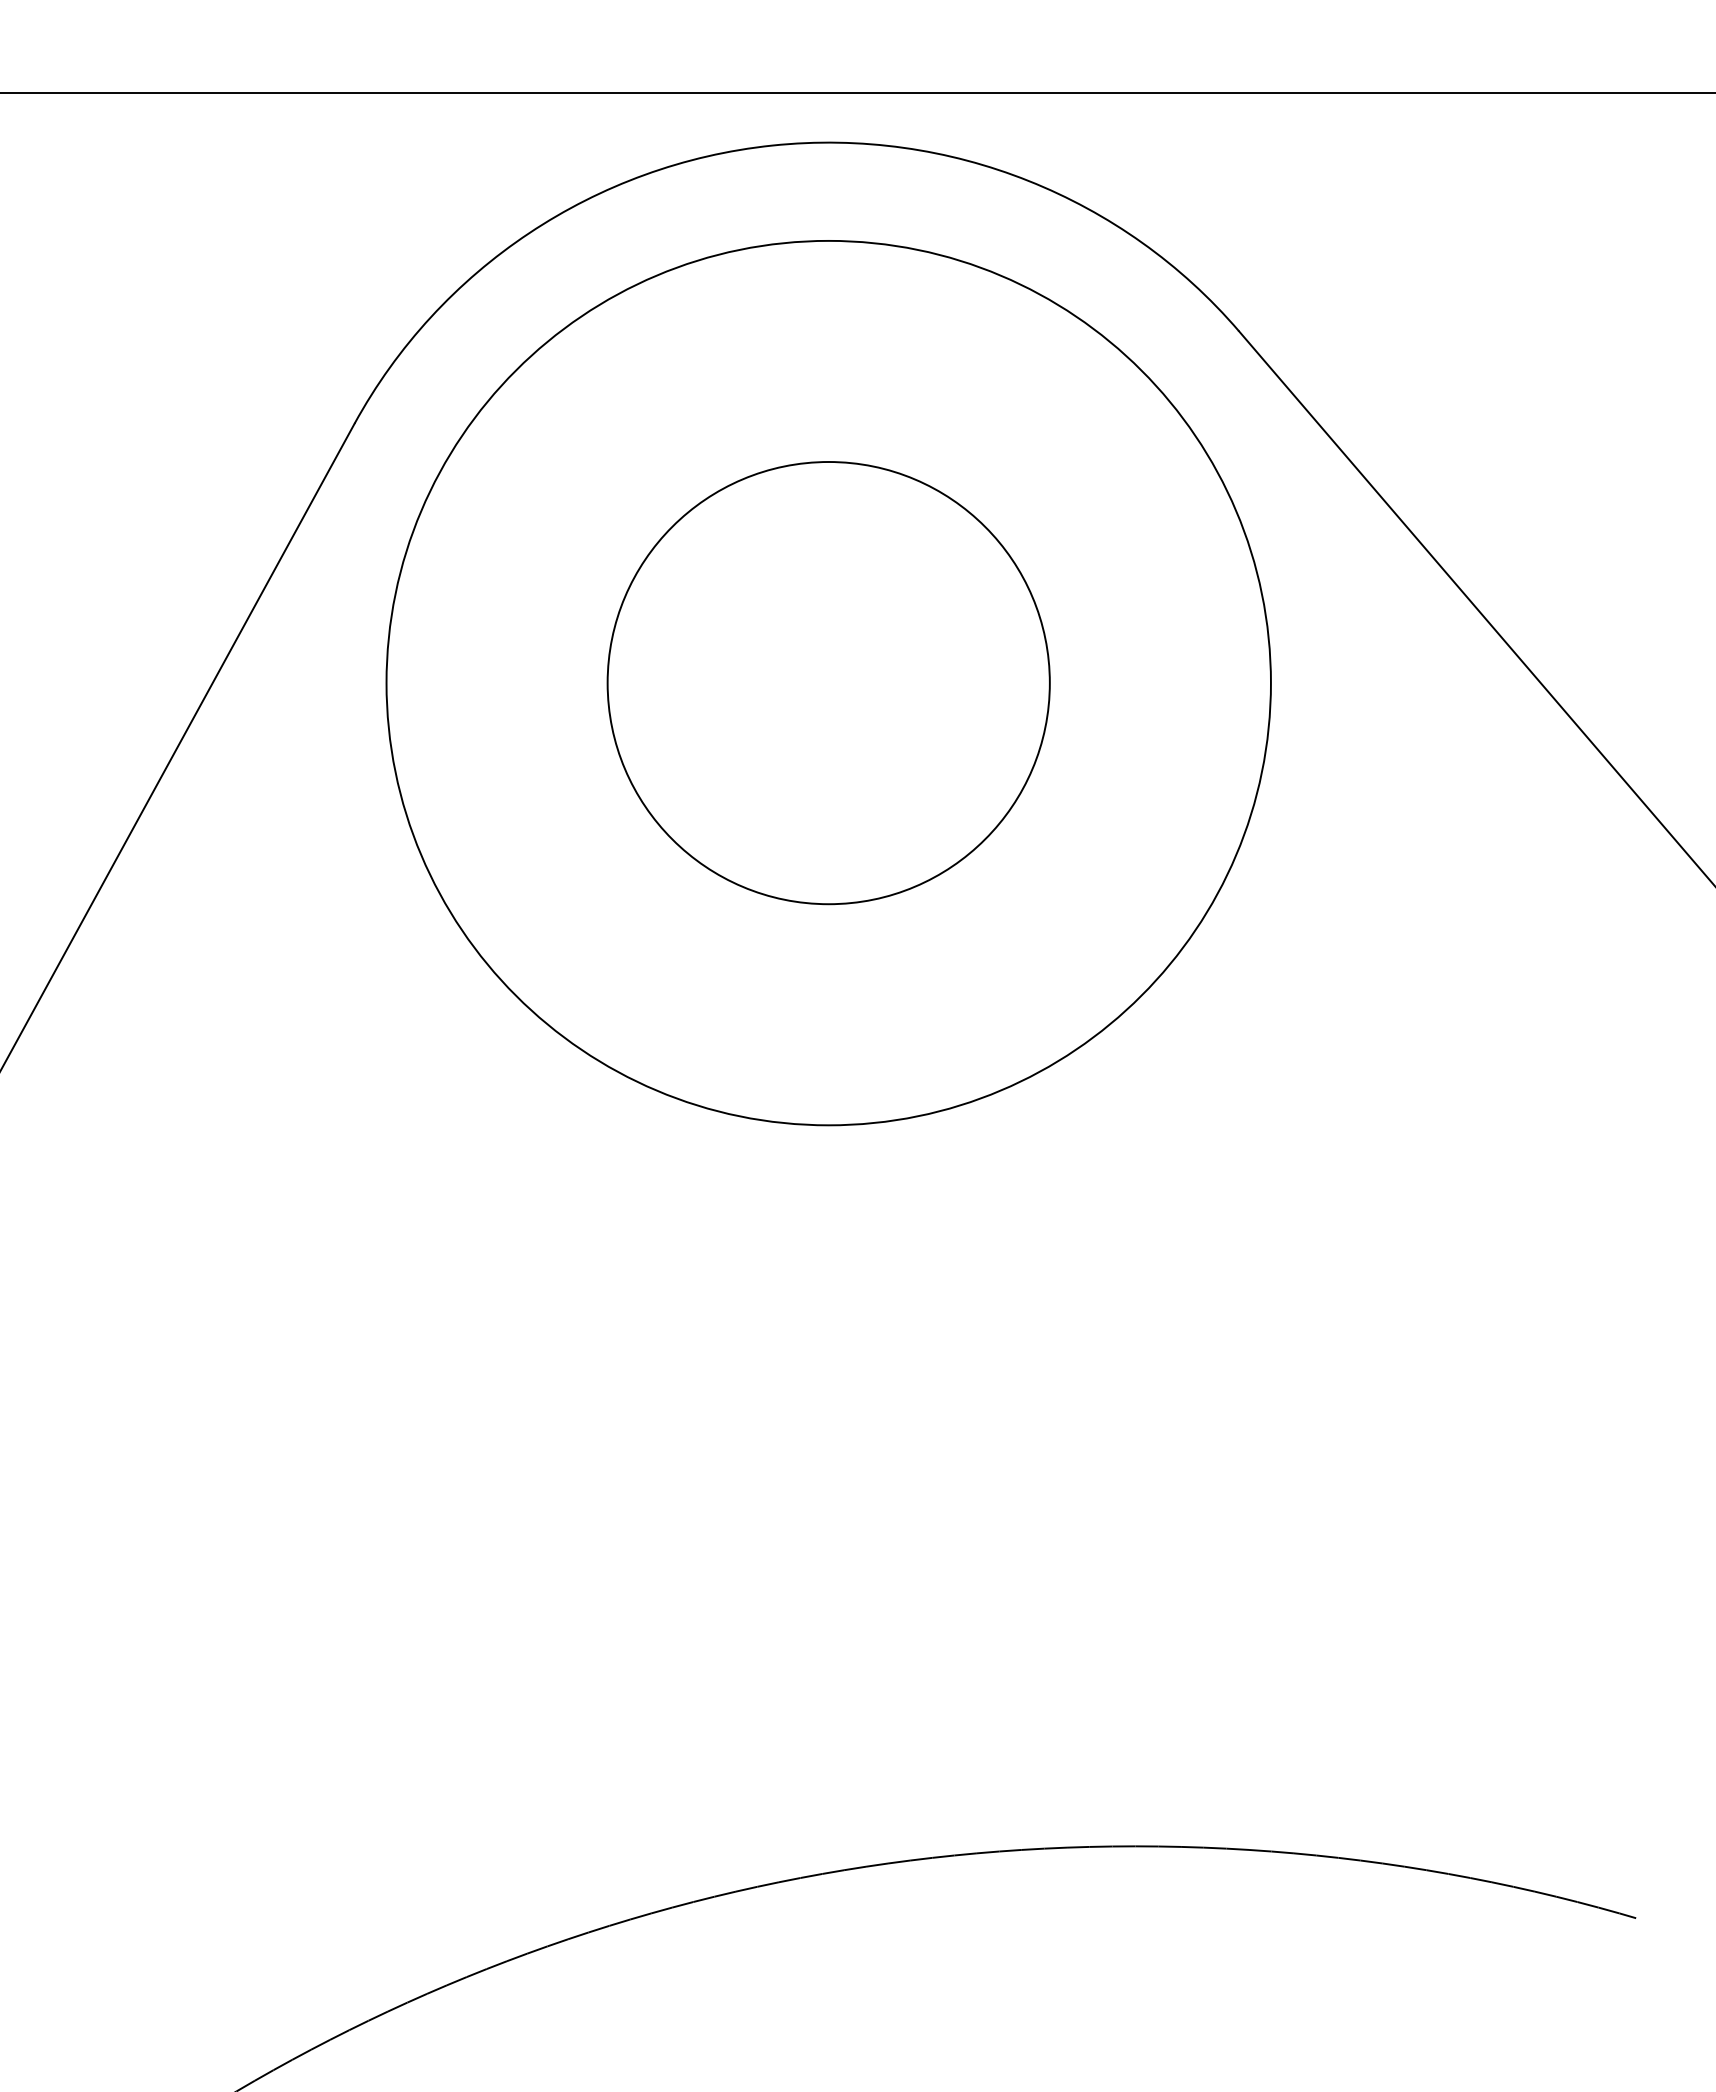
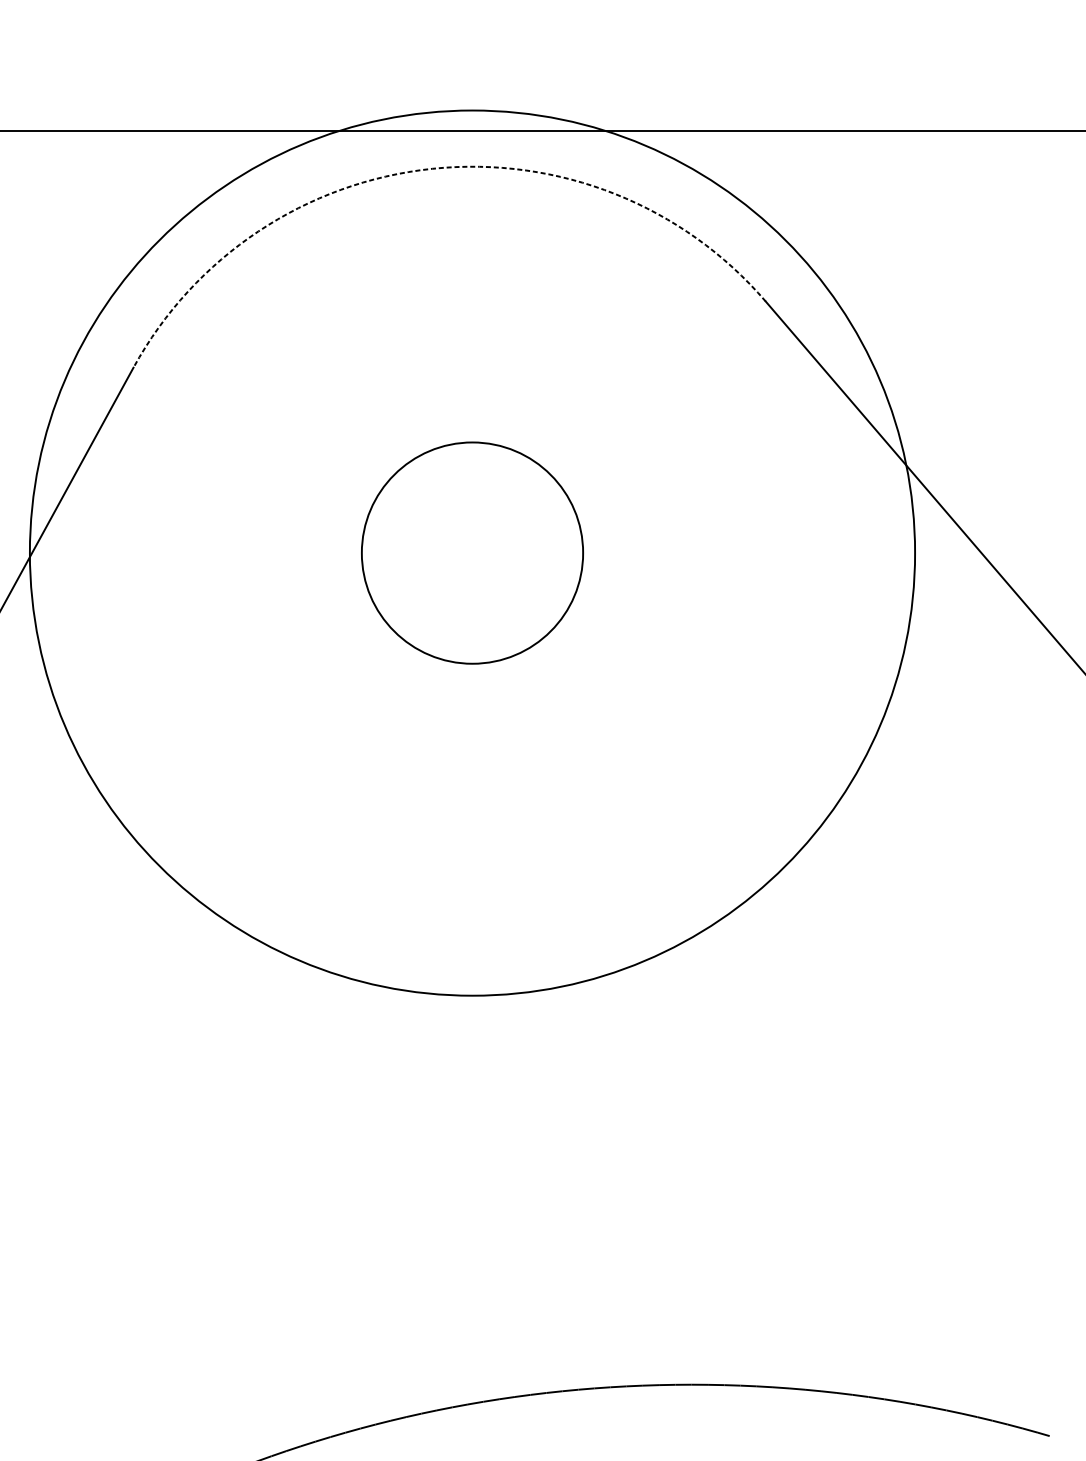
arc: (772, 145) -> (432, 168), solid -> dashed
circle: (828, 682) -> (472, 552), size x1.4
circle: (828, 683) -> (472, 553), size x0.7

